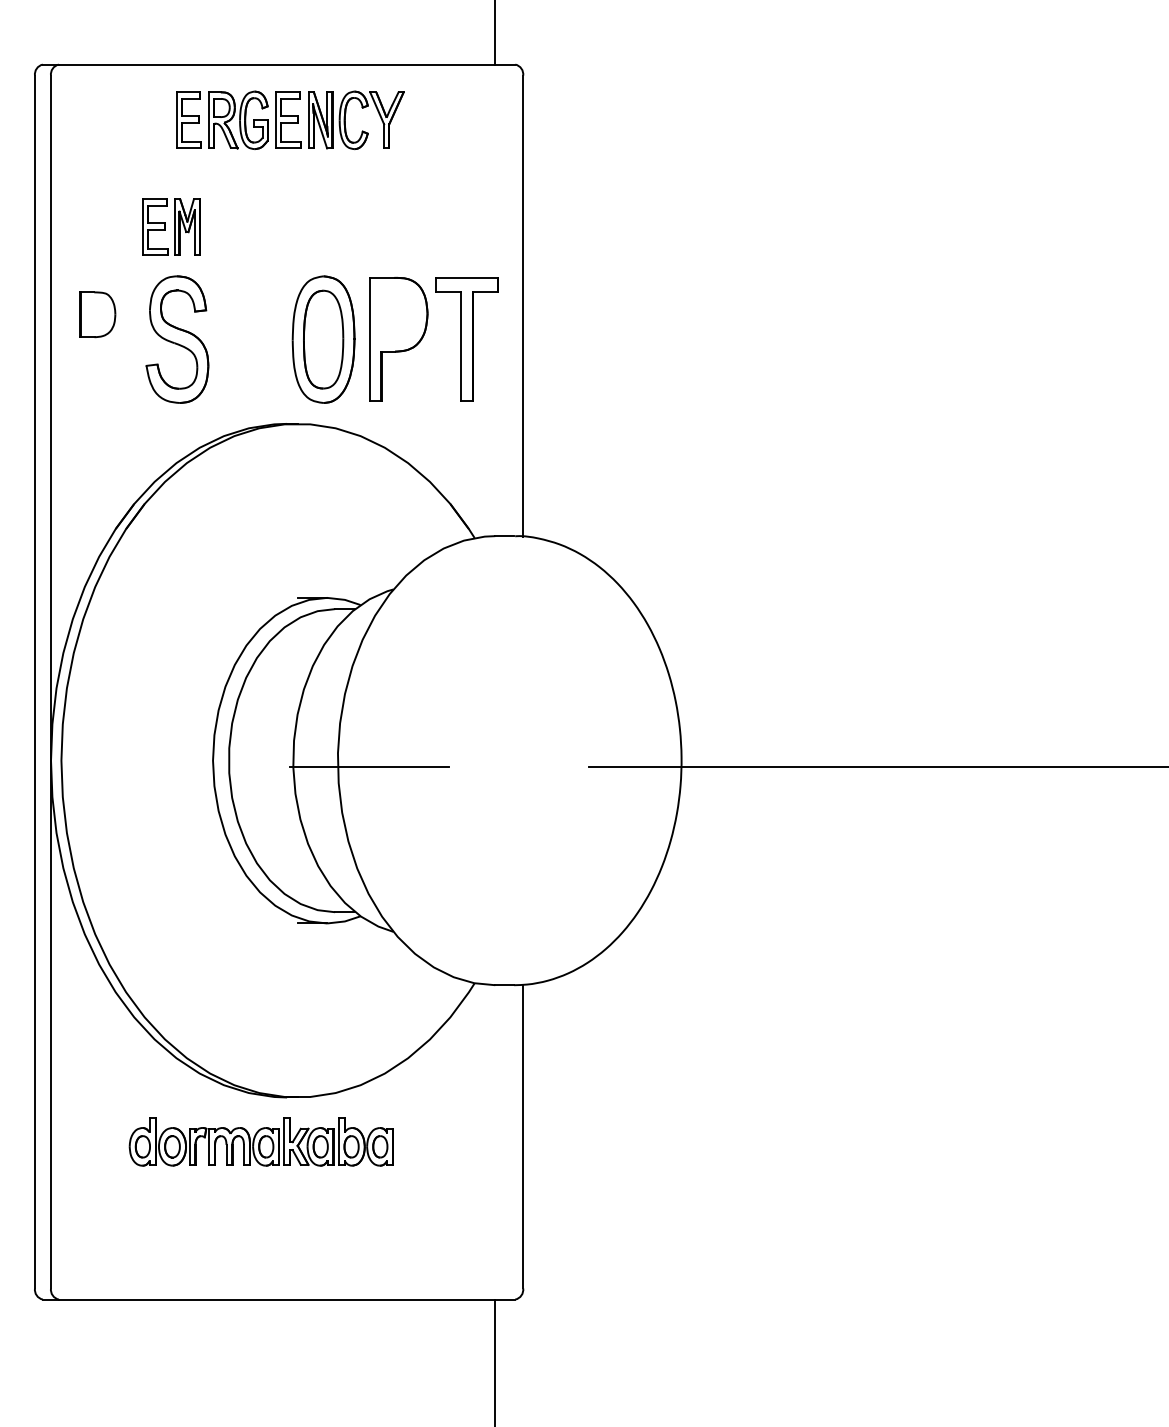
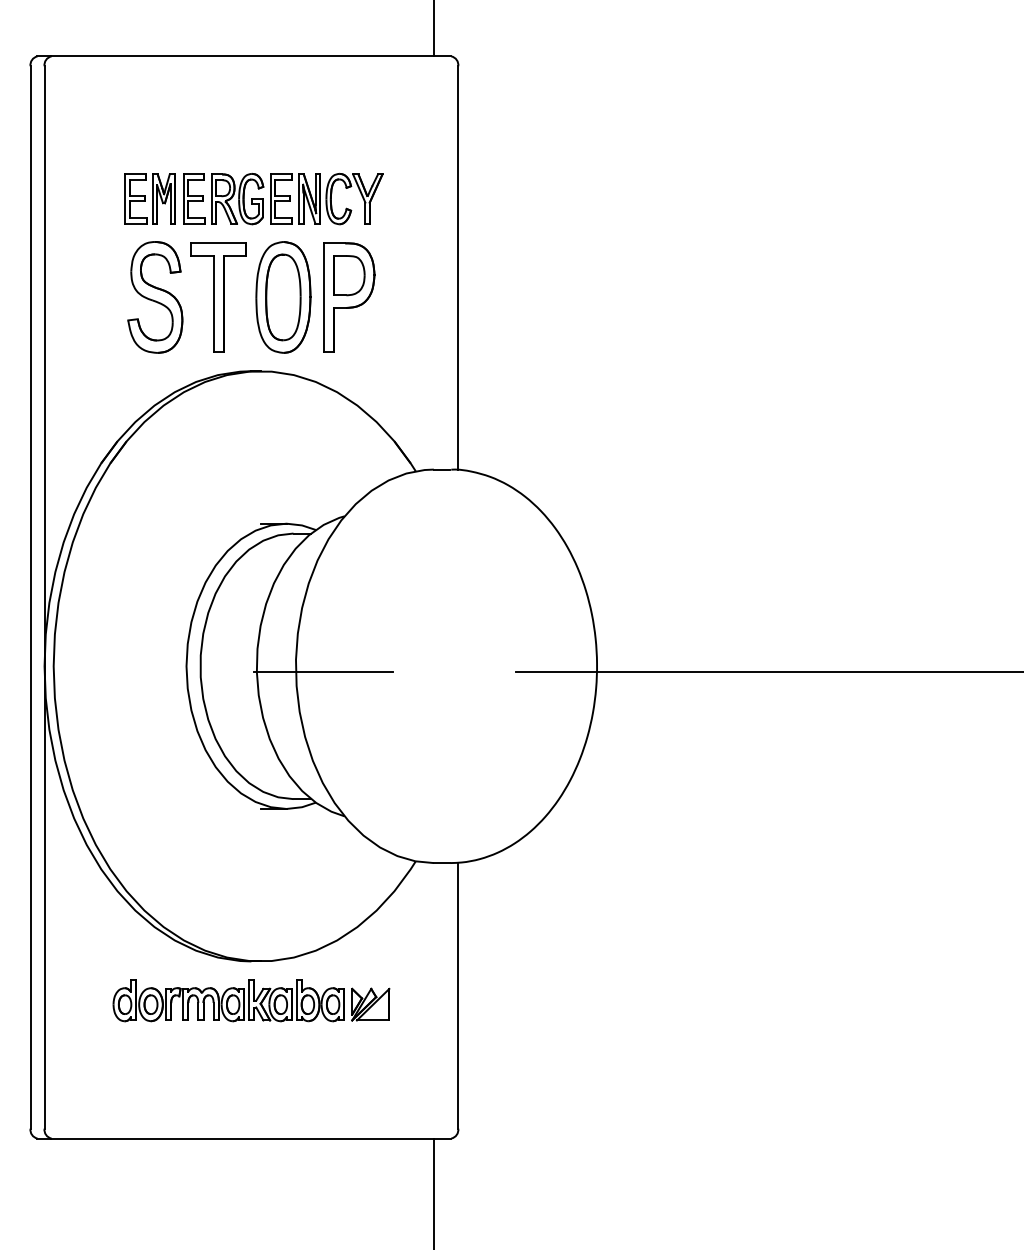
part: (290, 120) -> (283, 199), moved
part: (97, 314) -> (349, 275), moved
part: (466, 339) -> (218, 297), moved
part: (423, 1146) -> (370, 1004), added

